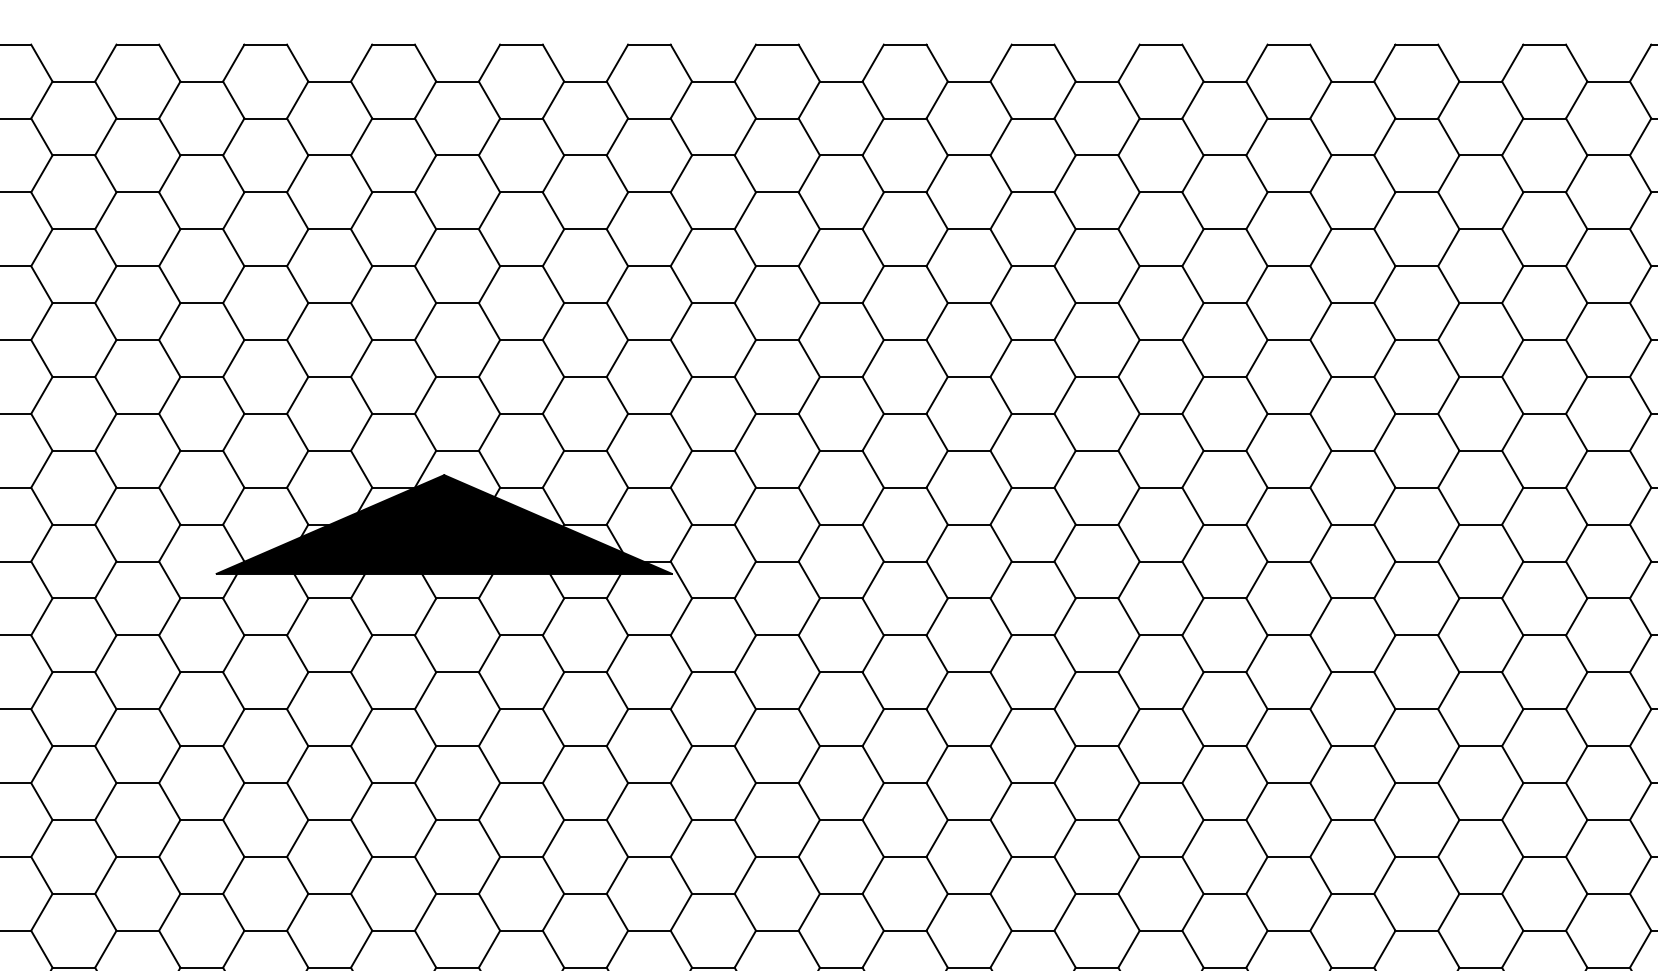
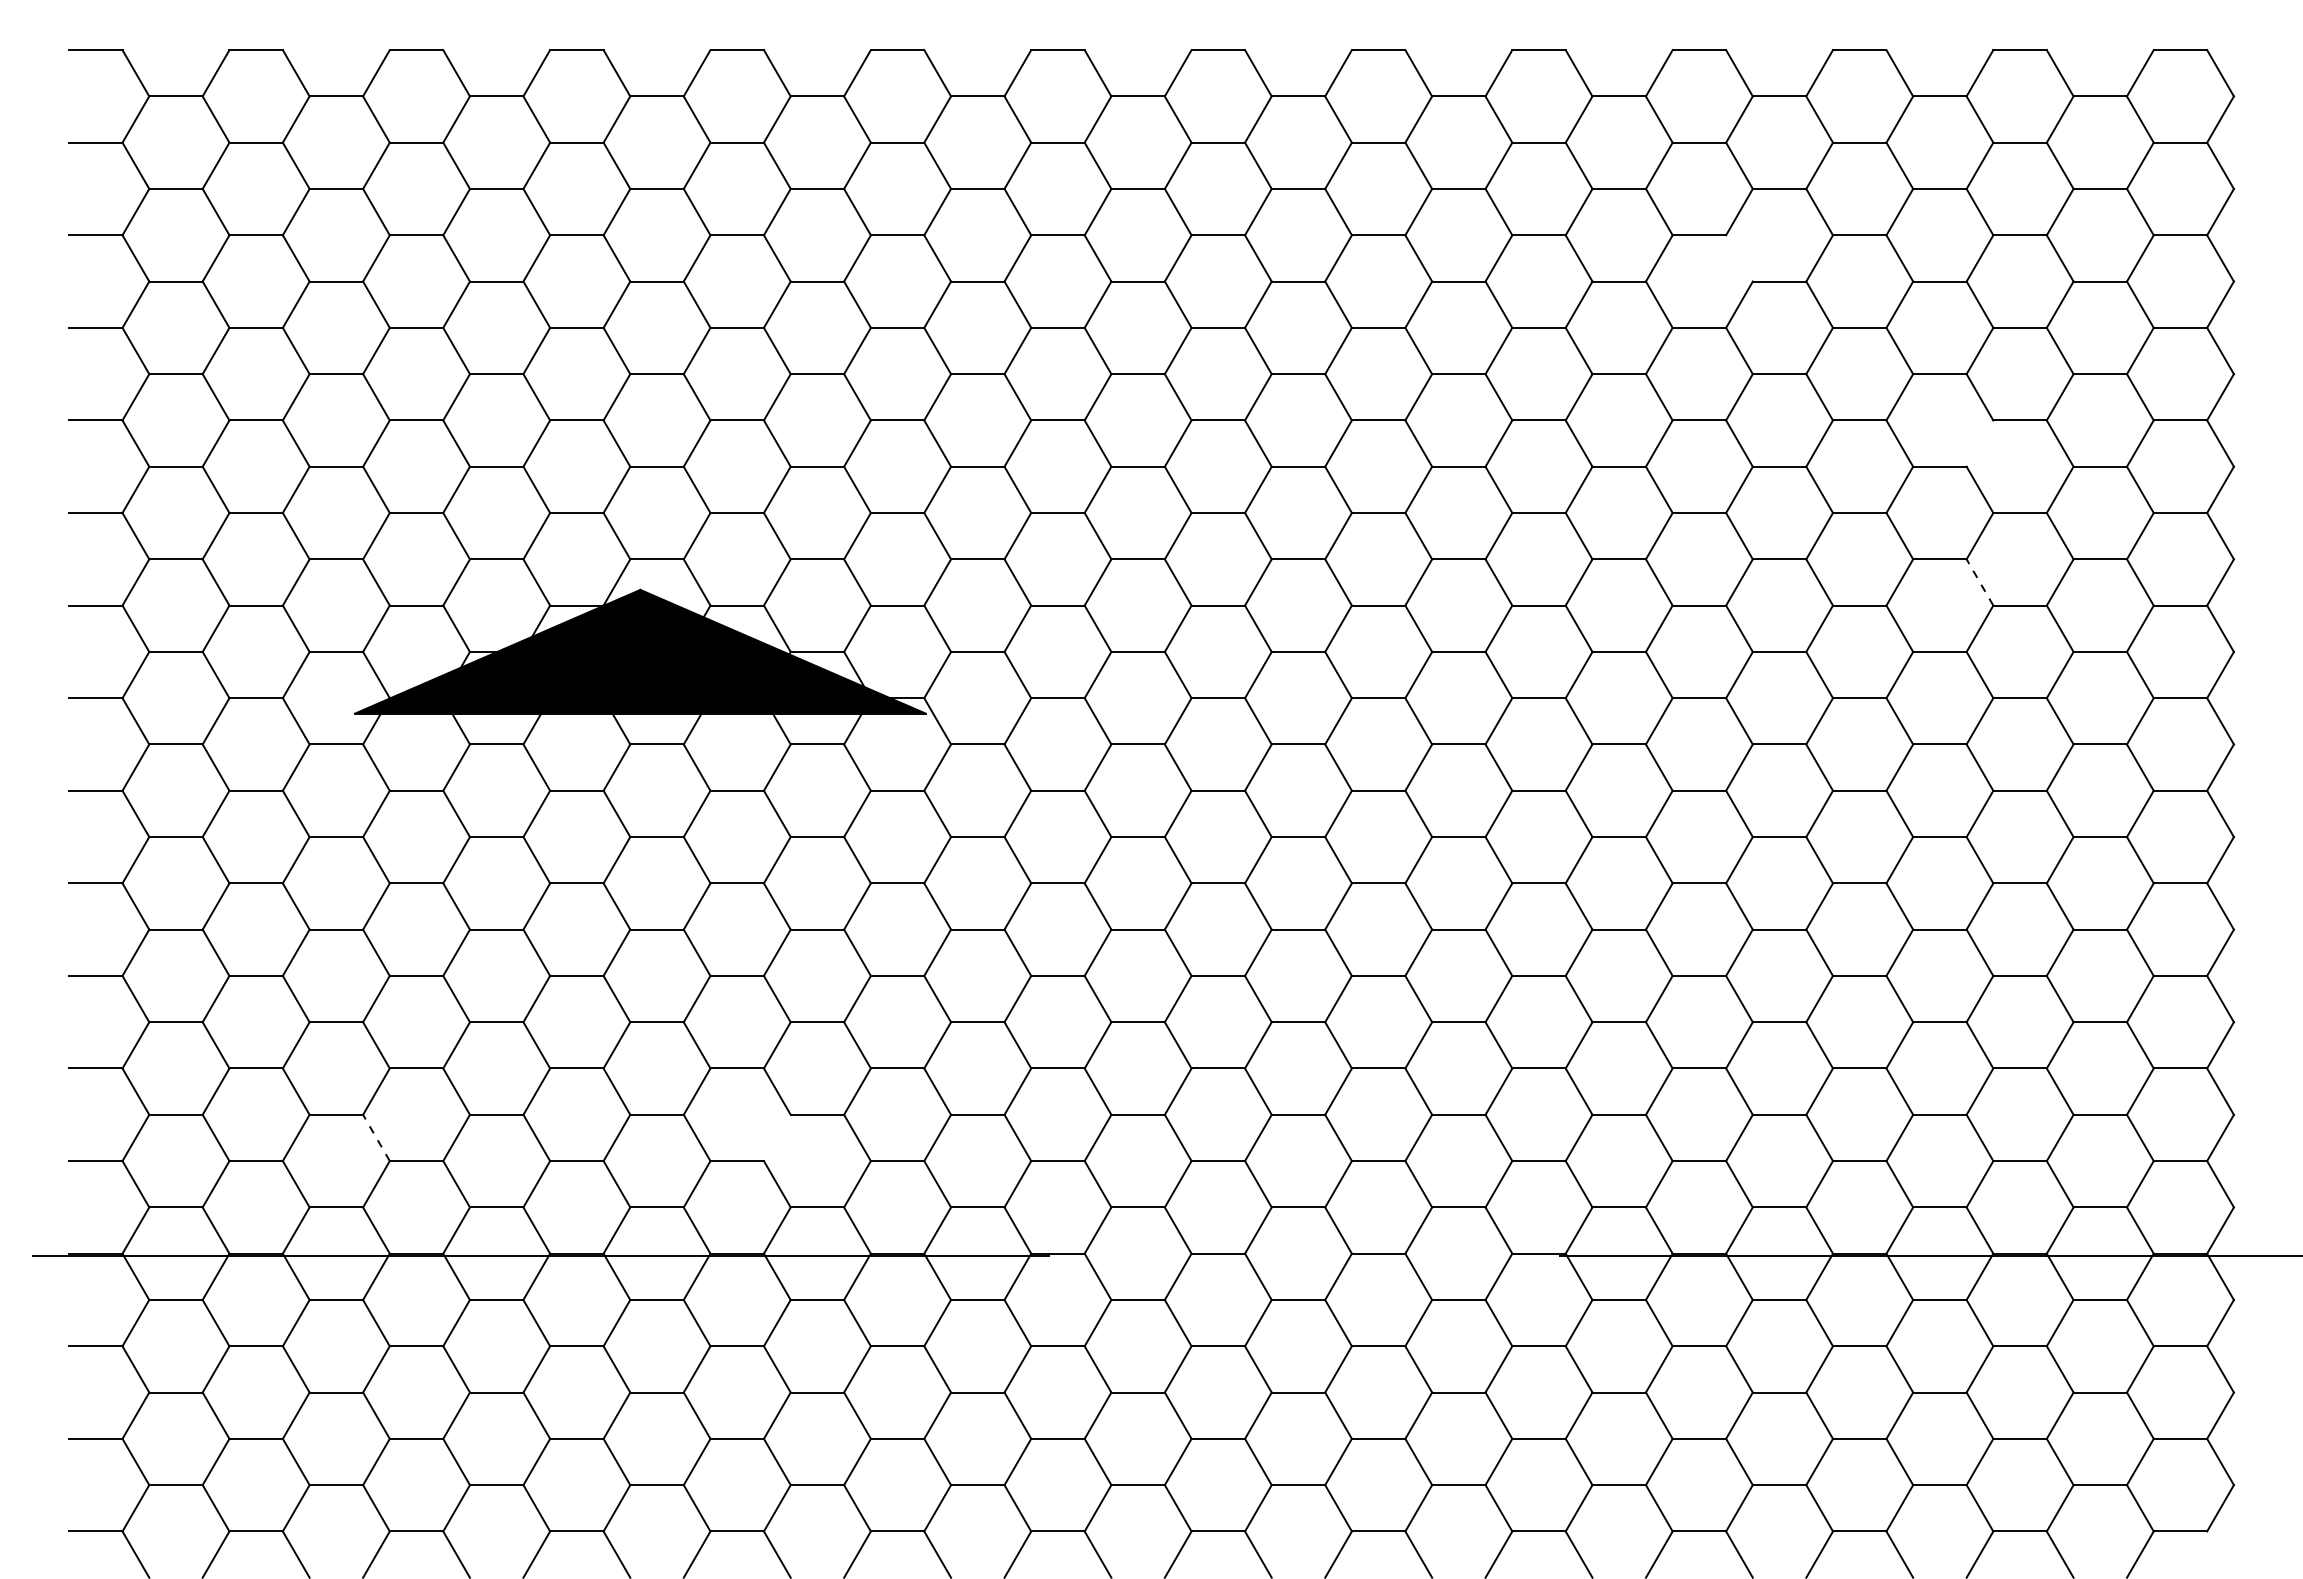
line: (1320, 210) -> (1739, 258), removed
line: (1512, 358) -> (1979, 443), removed
line: (1512, 469) -> (1979, 582), solid -> dashed
line: (233, 911) -> (376, 1137), solid -> dashed
line: (552, 911) -> (776, 1137), removed

